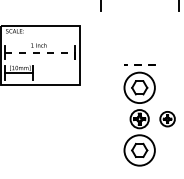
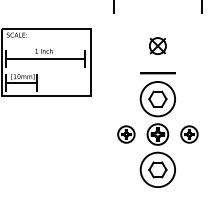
part: (139, 40) -> (157, 45), added
line: (40, 52) -> (45, 59), dashed -> solid
circle: (139, 64) -> (157, 72), dashed -> solid
part: (111, 119) -> (126, 134), added

